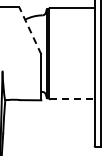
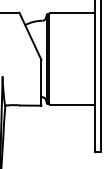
line: (30, 31) -> (30, 36), dashed -> solid
line: (72, 99) -> (72, 104), dashed -> solid

